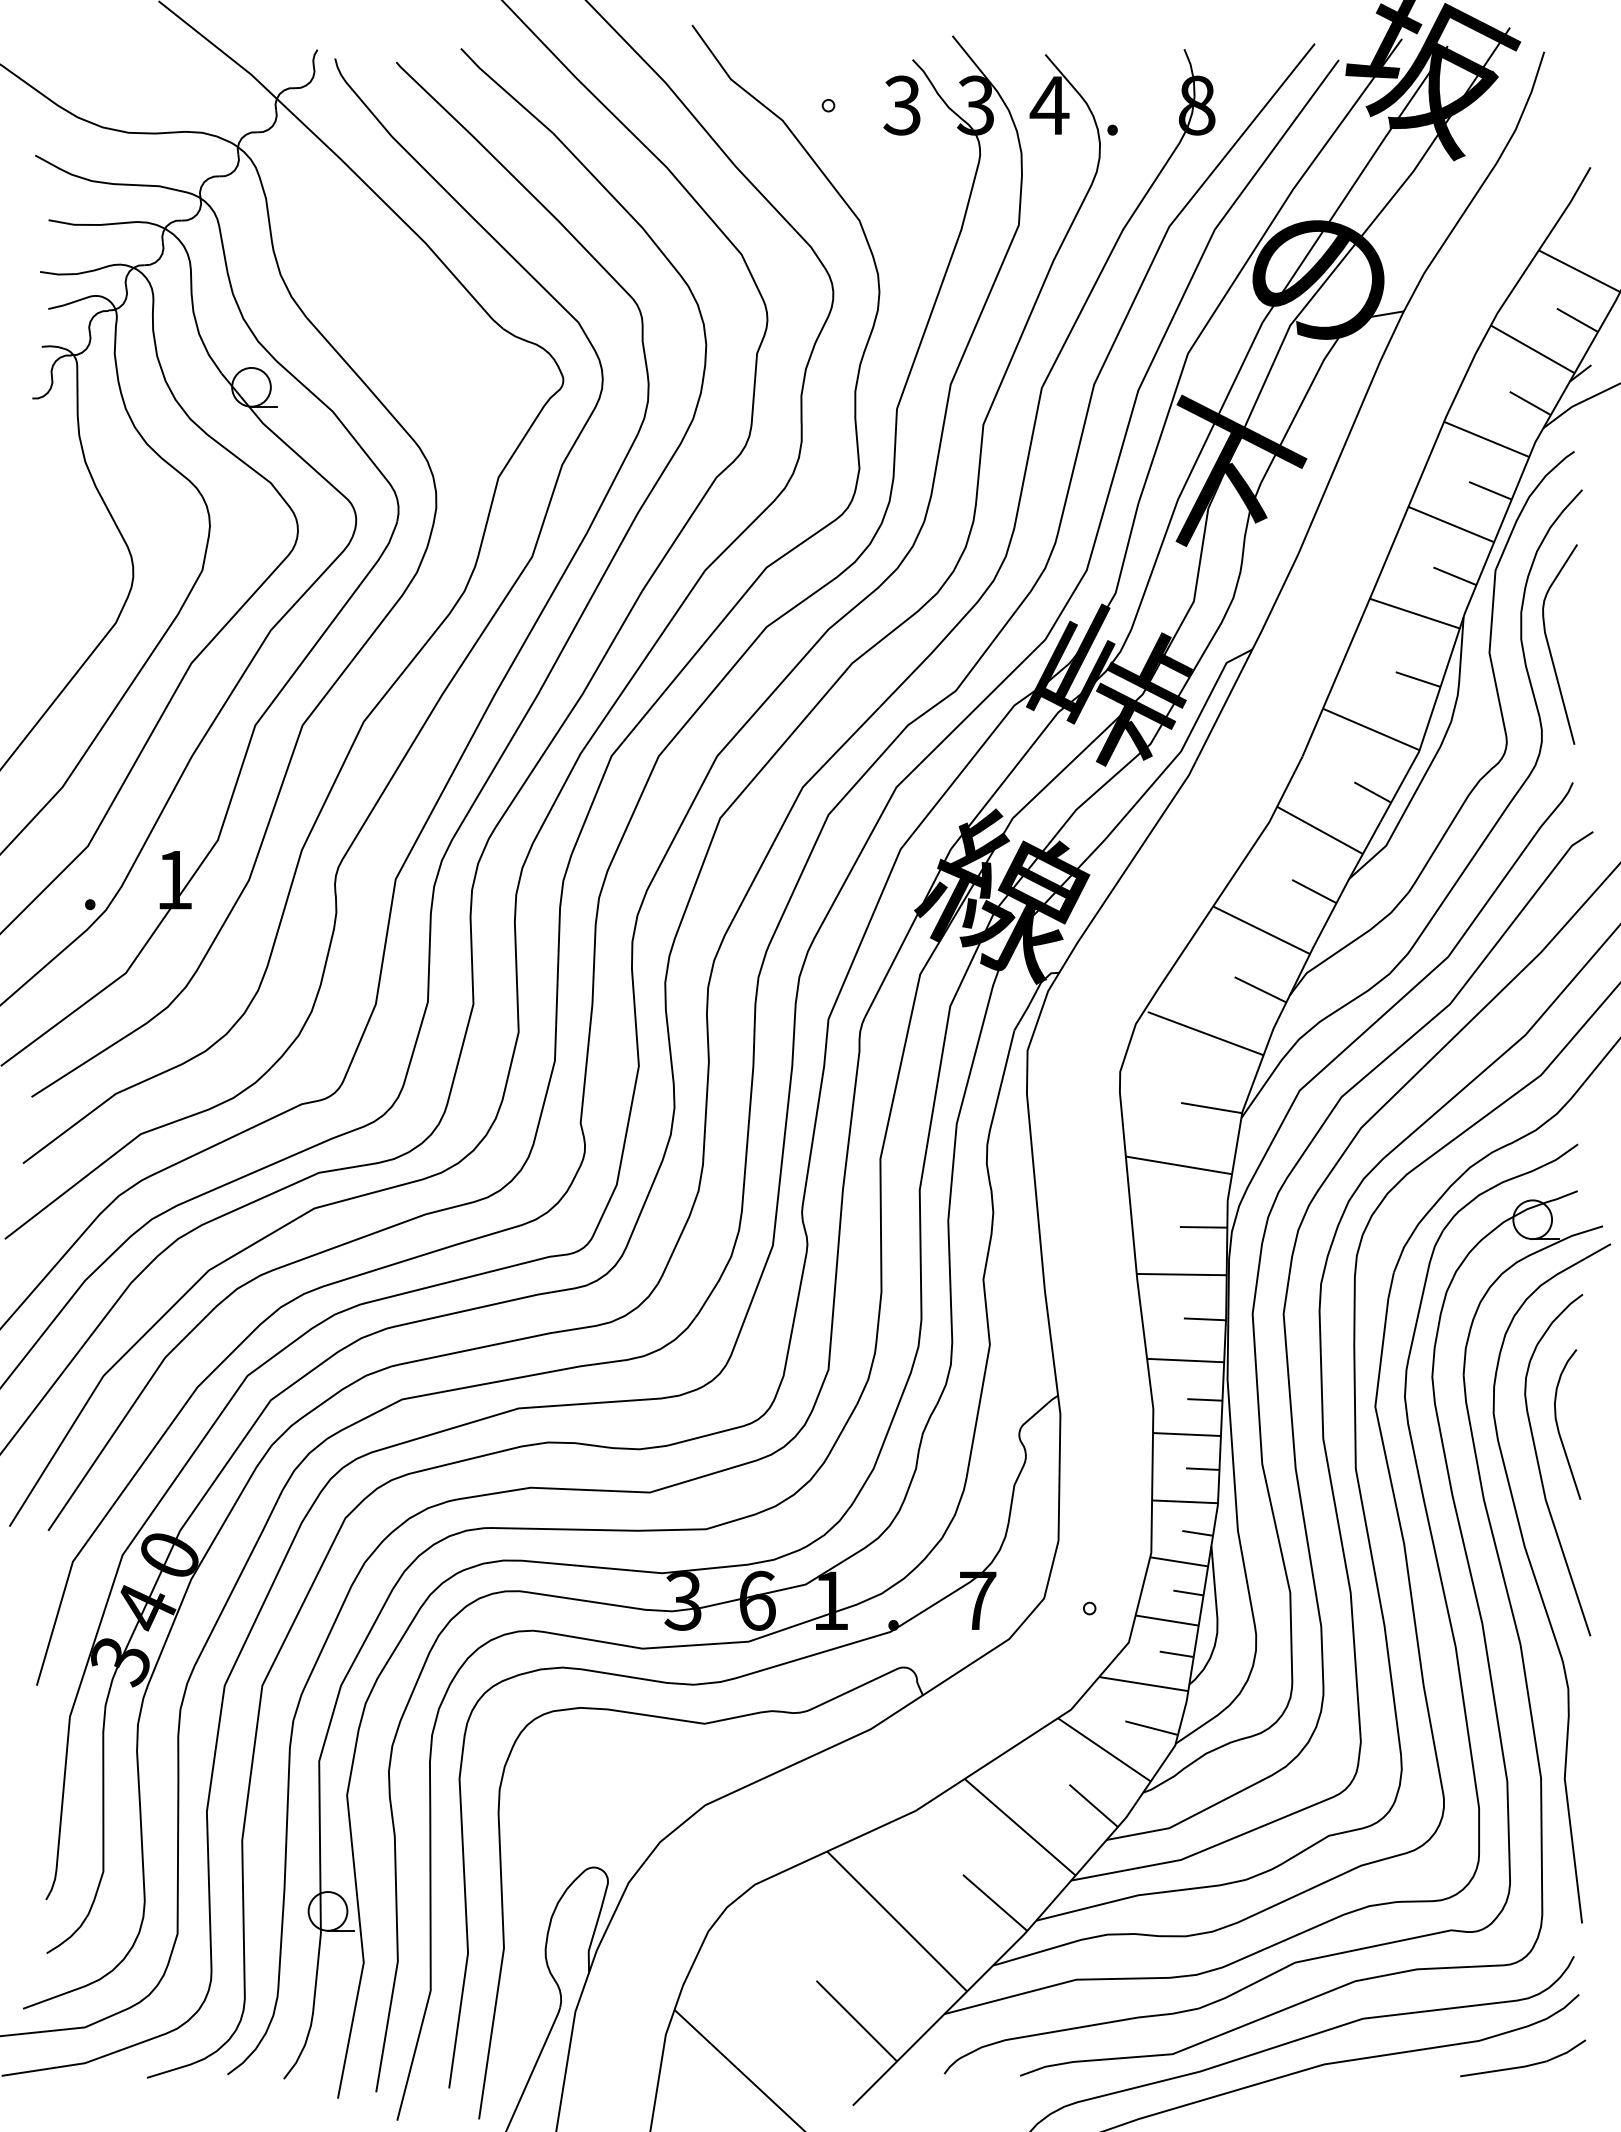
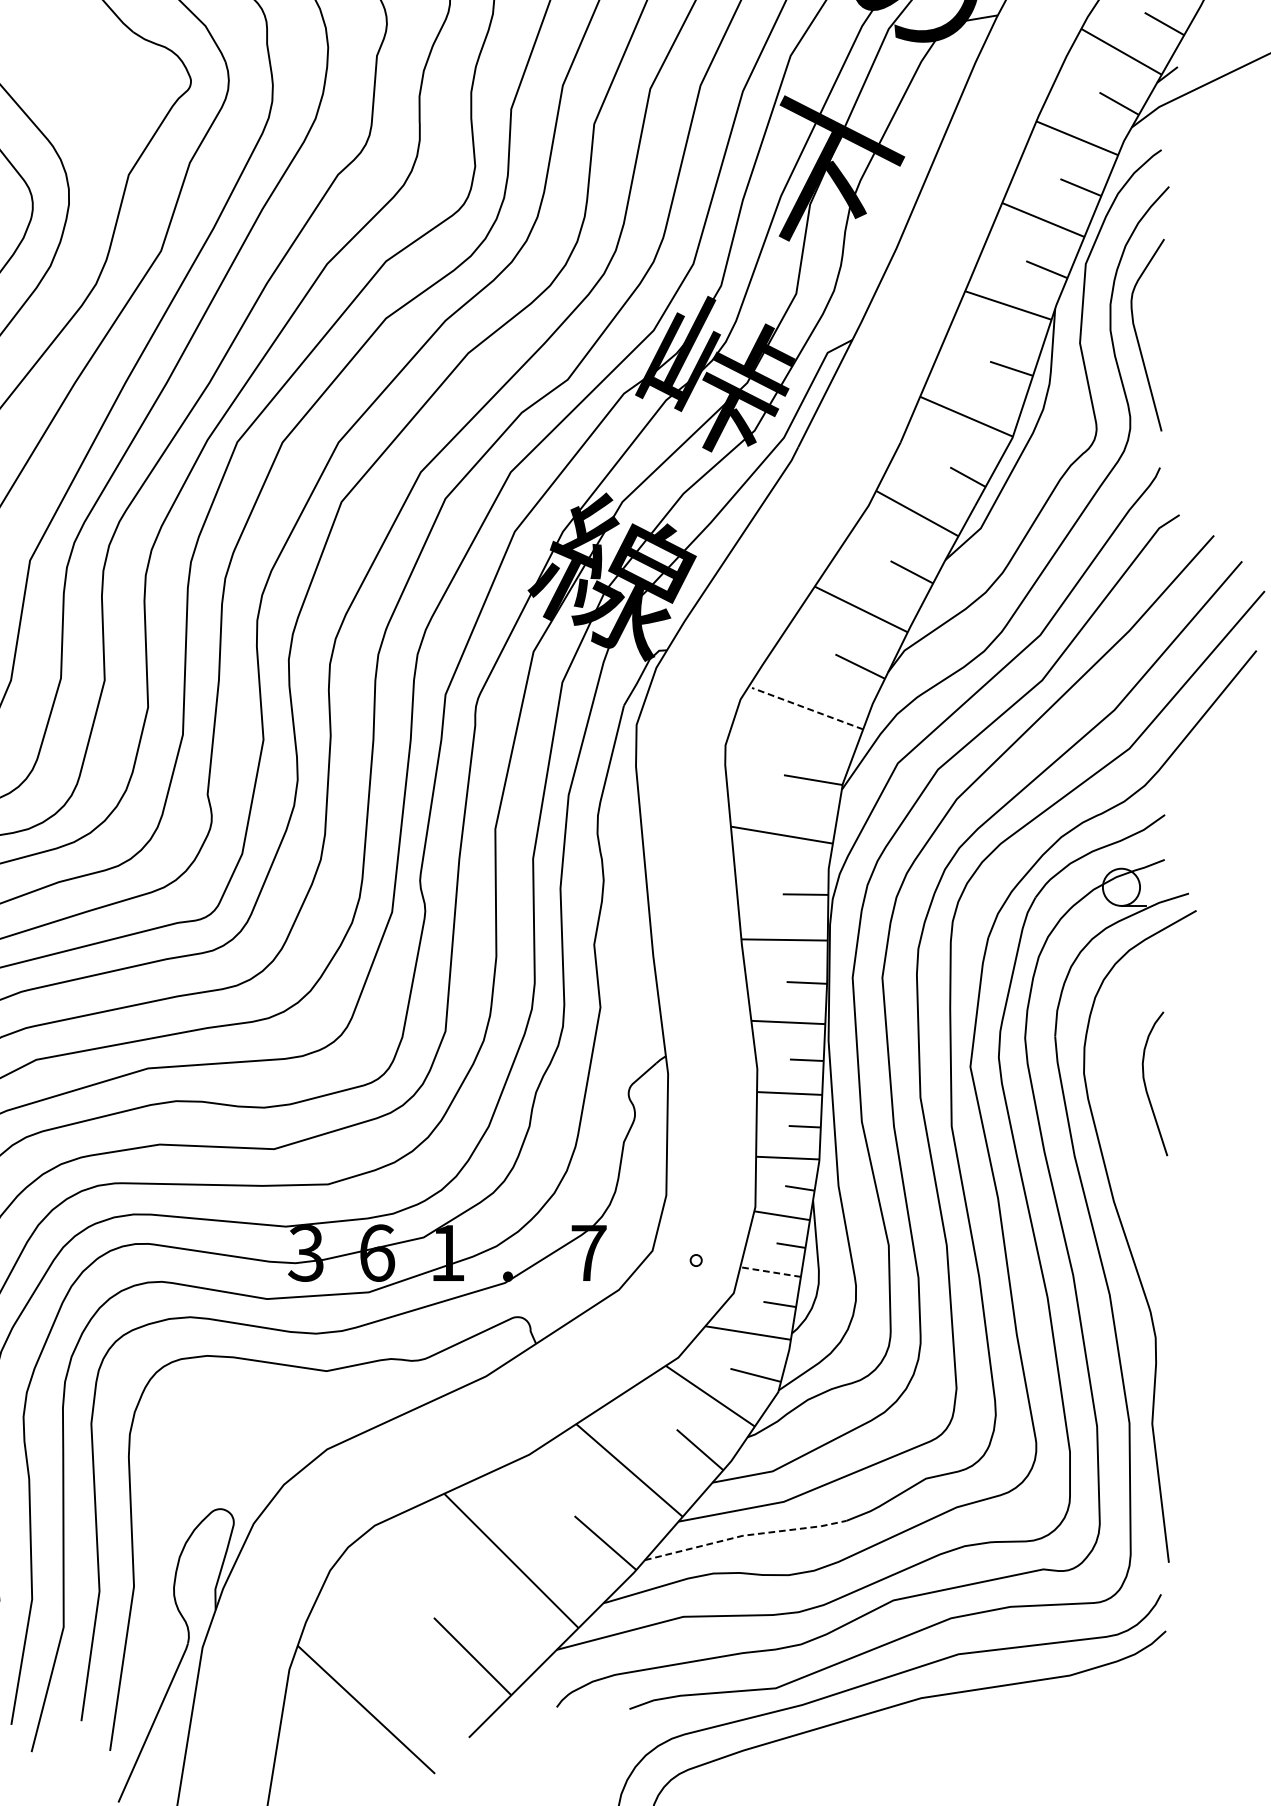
line: (1205, 1033) -> (807, 708), solid -> dashed
curve: (1540, 1468) -> (1128, 1126), removed
line: (1167, 1620) -> (770, 1272), solid -> dashed
line: (1140, 1895) -> (745, 1535), solid -> dashed
part: (1523, 2065) -> (1112, 1699), removed

